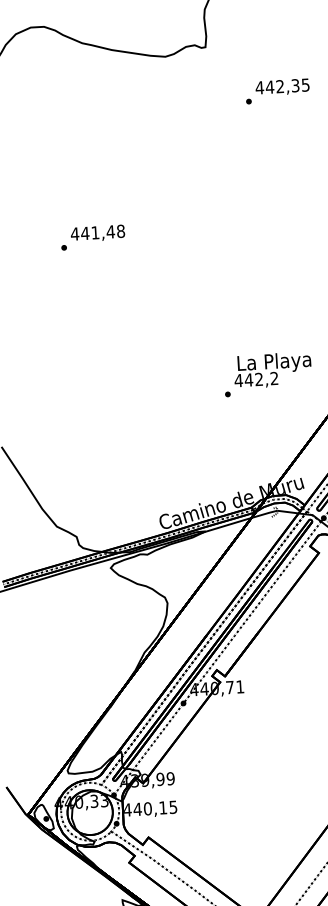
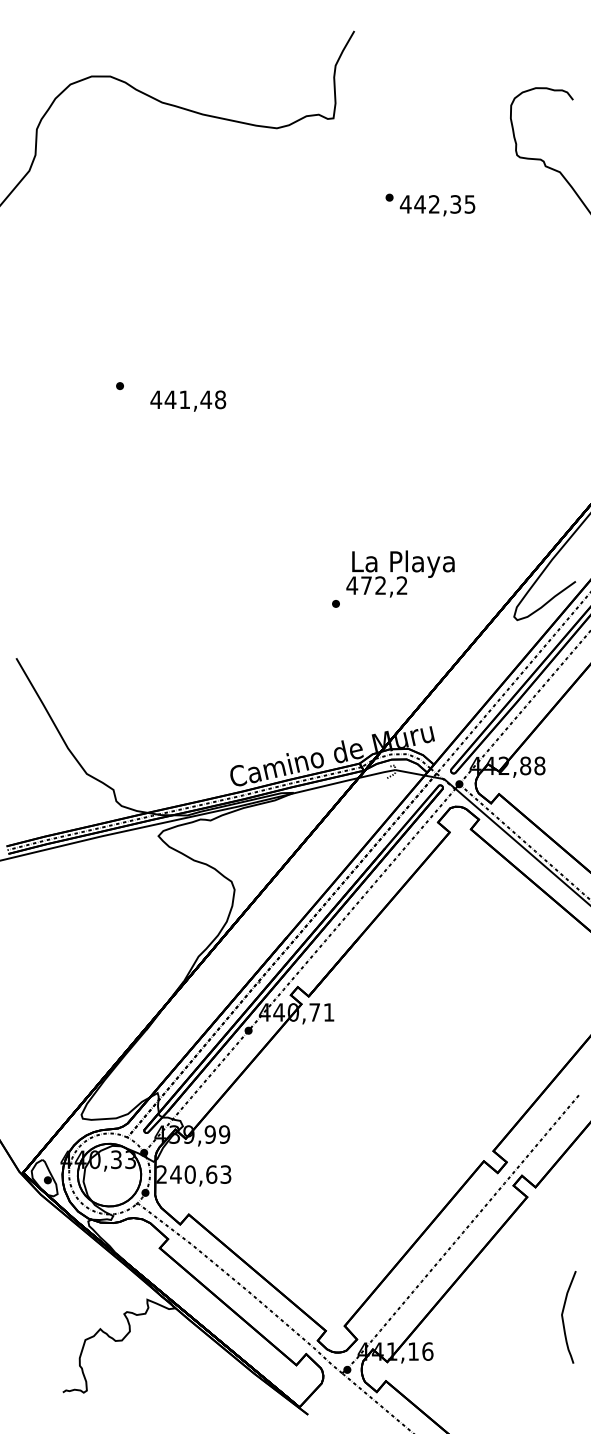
text: (282, 87) -> (437, 205), moved
text: (98, 233) -> (188, 400), moved
text: (248, 379) -> (366, 585), 442,2 -> 472,2
text: (150, 808) -> (193, 1174), 440,15 -> 240,63

